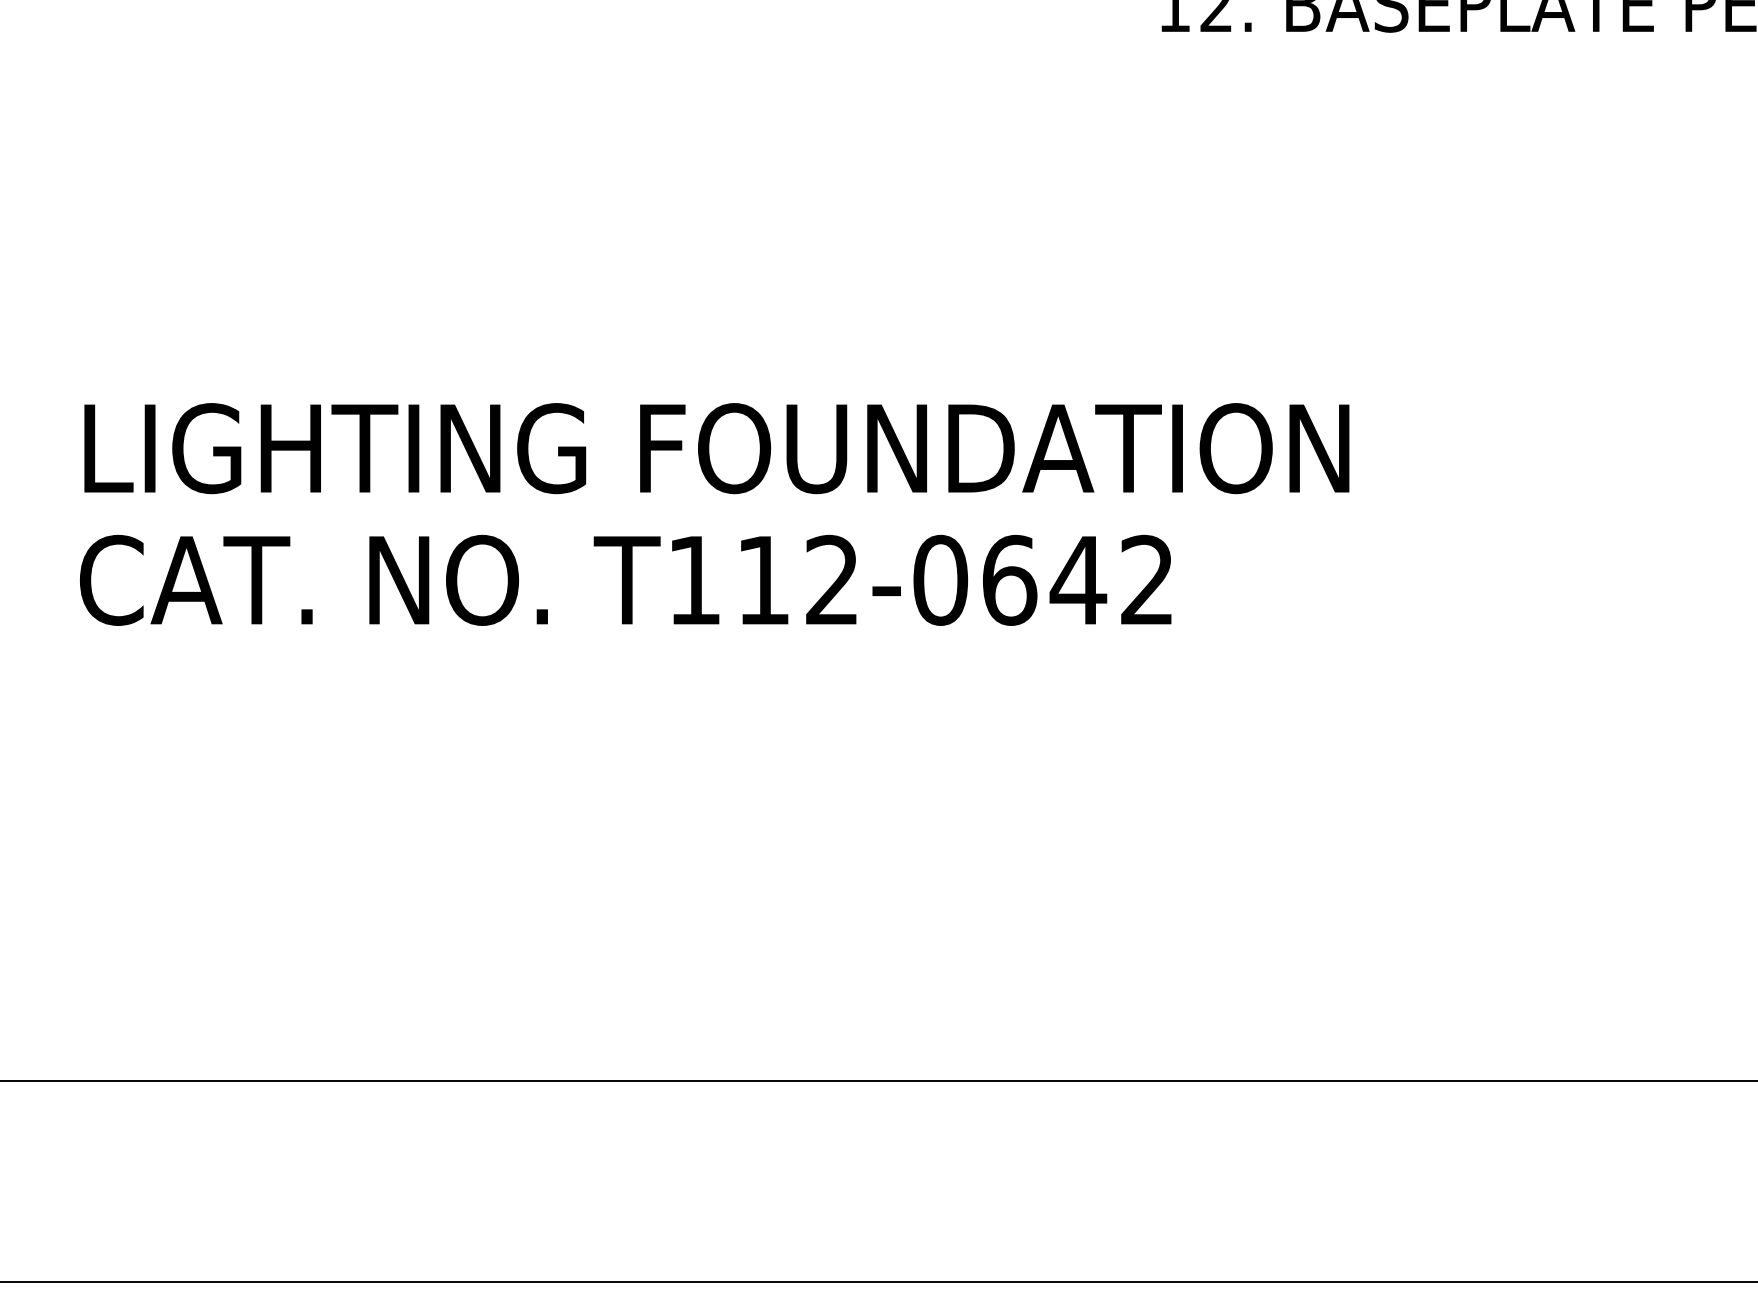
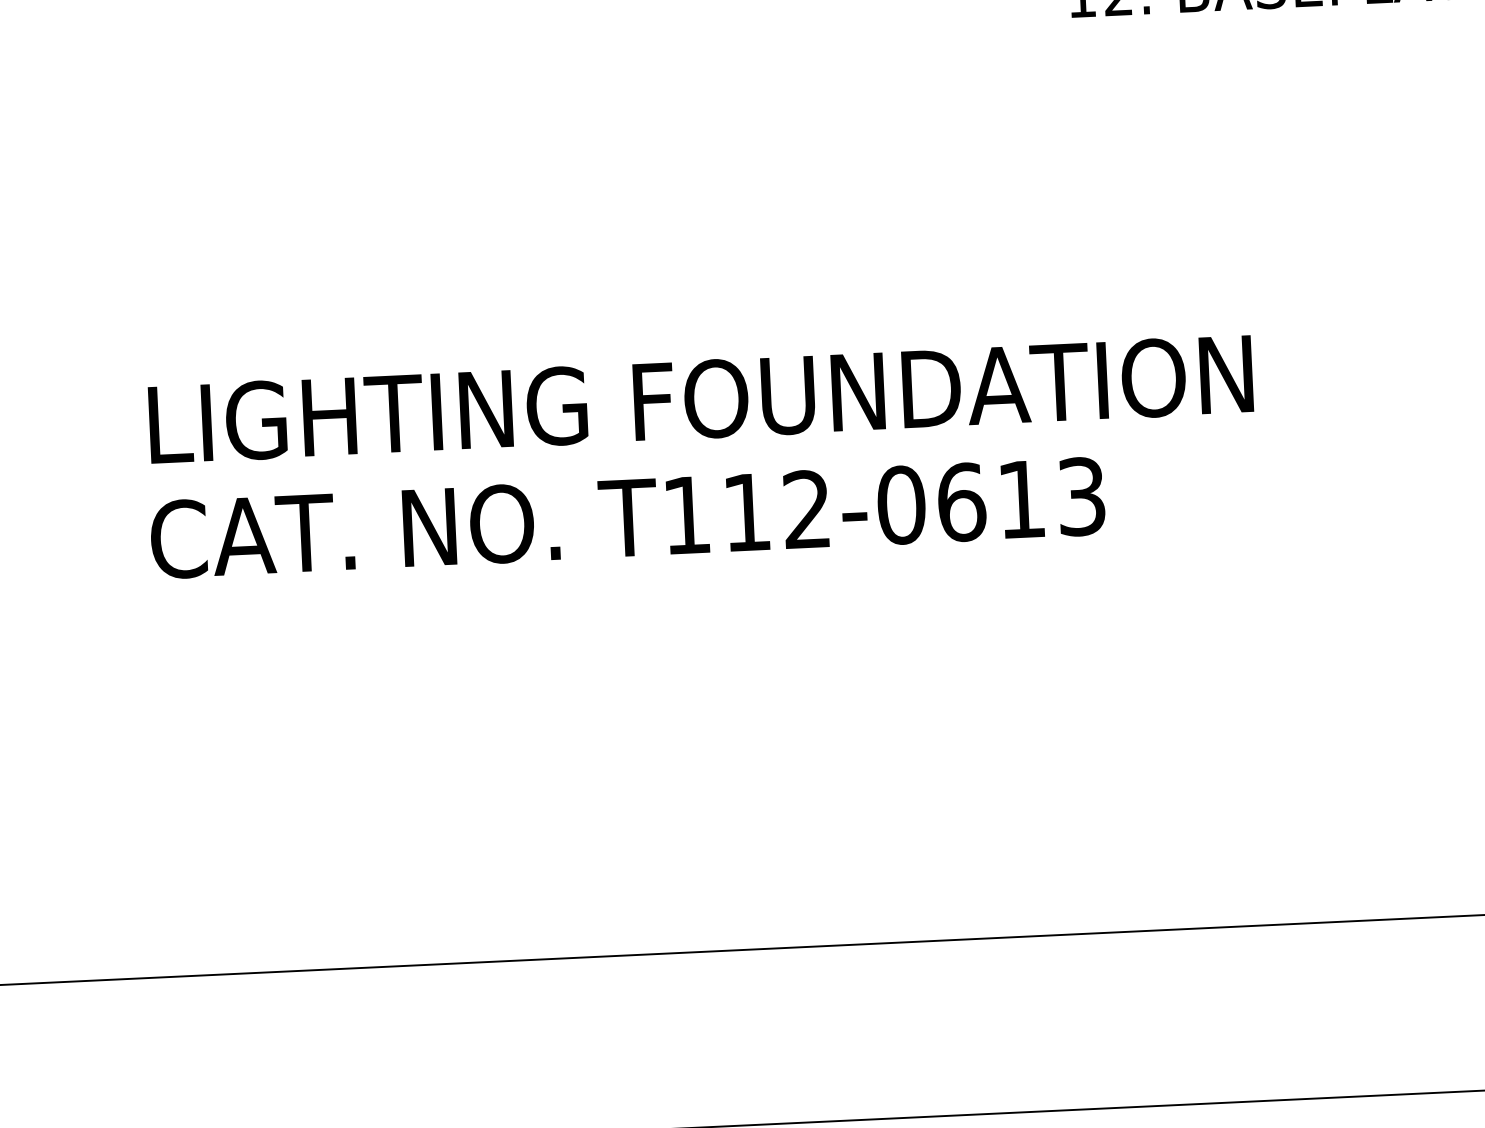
text: (1111, 580) -> (1050, 498), T112-0642 -> T112-0613

